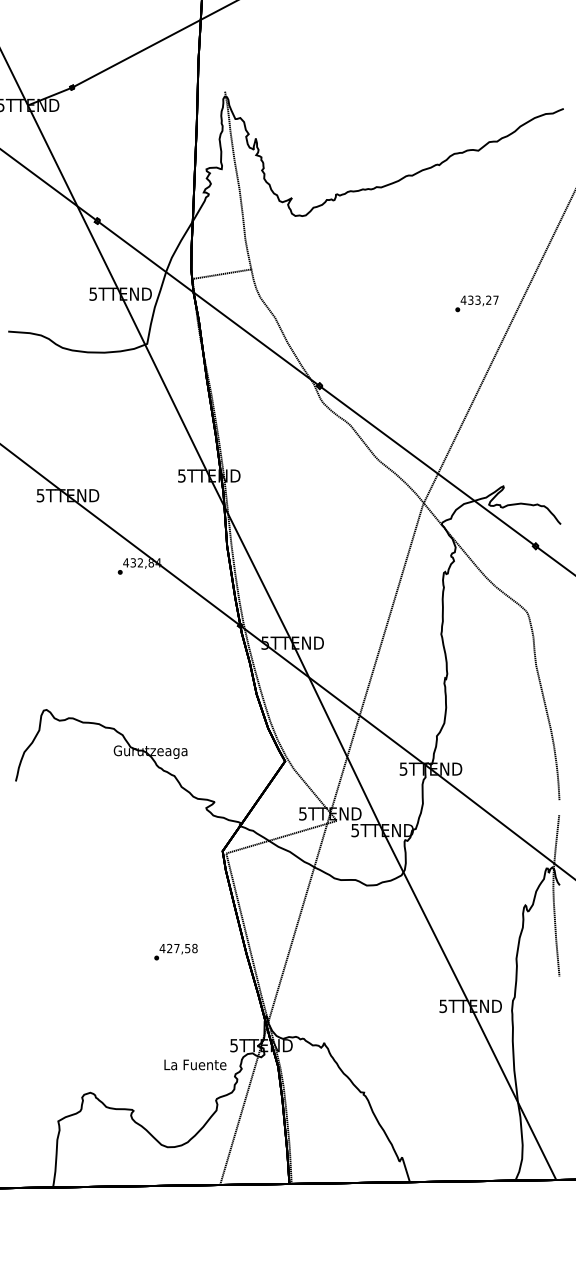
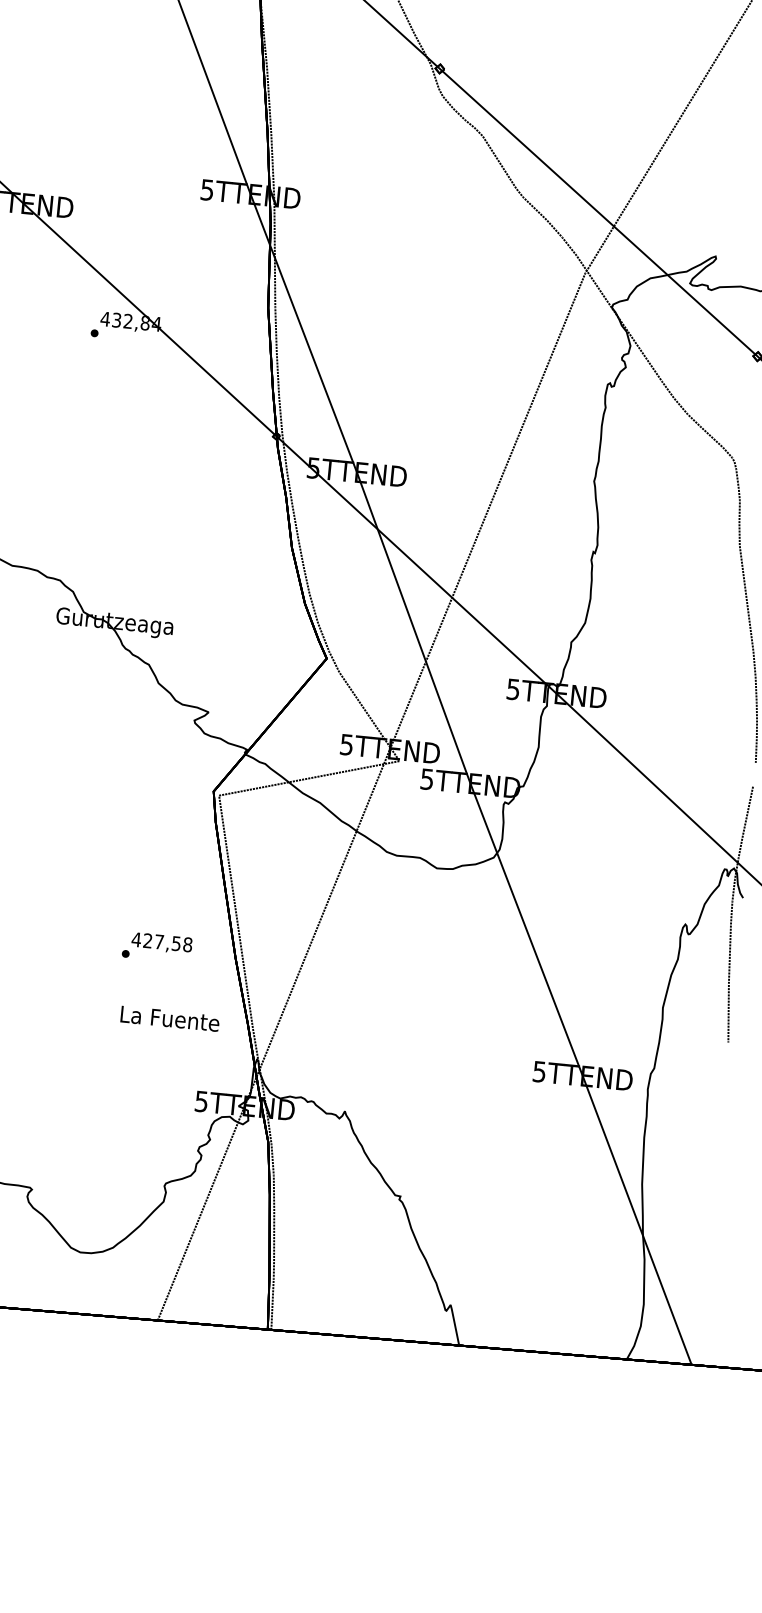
text: (175, 951) -> (156, 946), moved
text: (195, 1064) -> (170, 1018), moved

